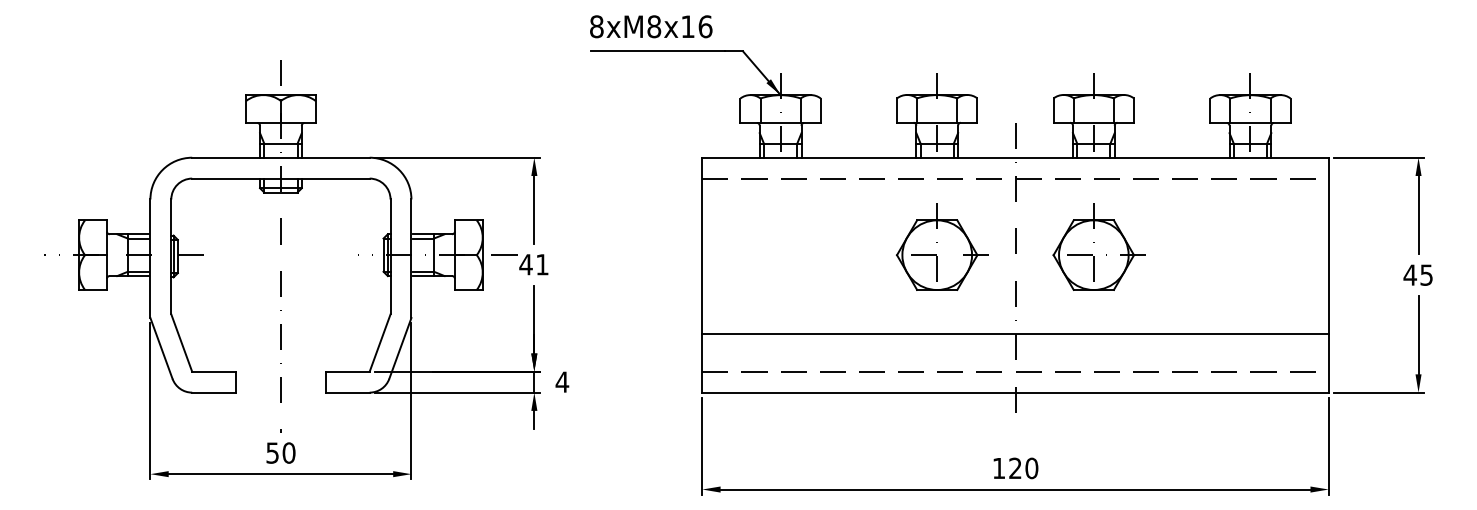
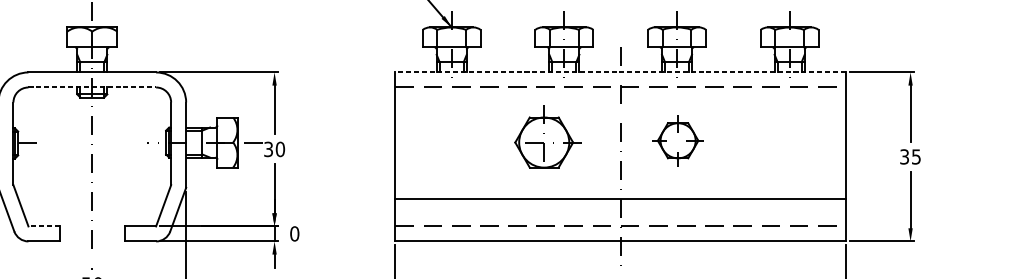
line: (1015, 157) -> (620, 72), solid -> dashed
line: (280, 178) -> (91, 87), solid -> dashed
part: (942, 246) -> (548, 136), moved
part: (1098, 246) -> (680, 136), size x0.7
text: (533, 264) -> (273, 149), 41 -> 30
text: (1410, 274) -> (904, 156), 45 -> 35
line: (213, 371) -> (43, 226), solid -> dashed
text: (562, 381) -> (294, 233), 4 -> 0

